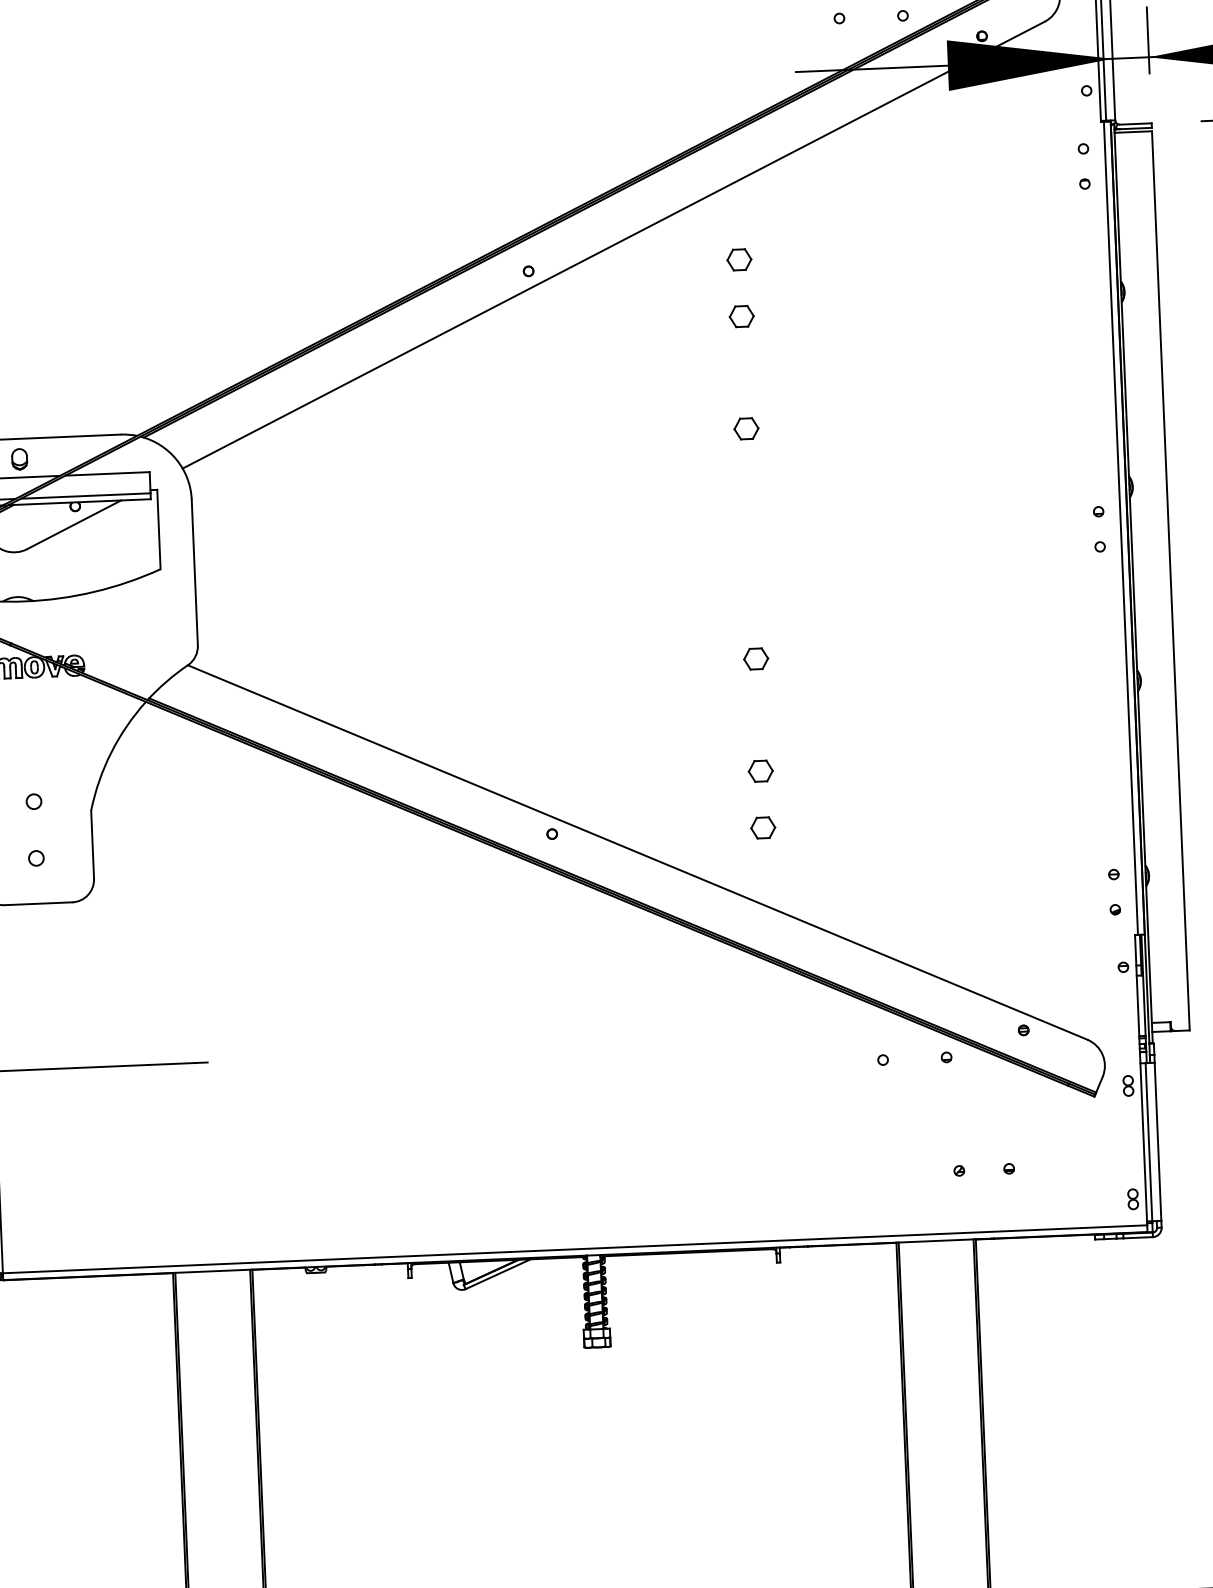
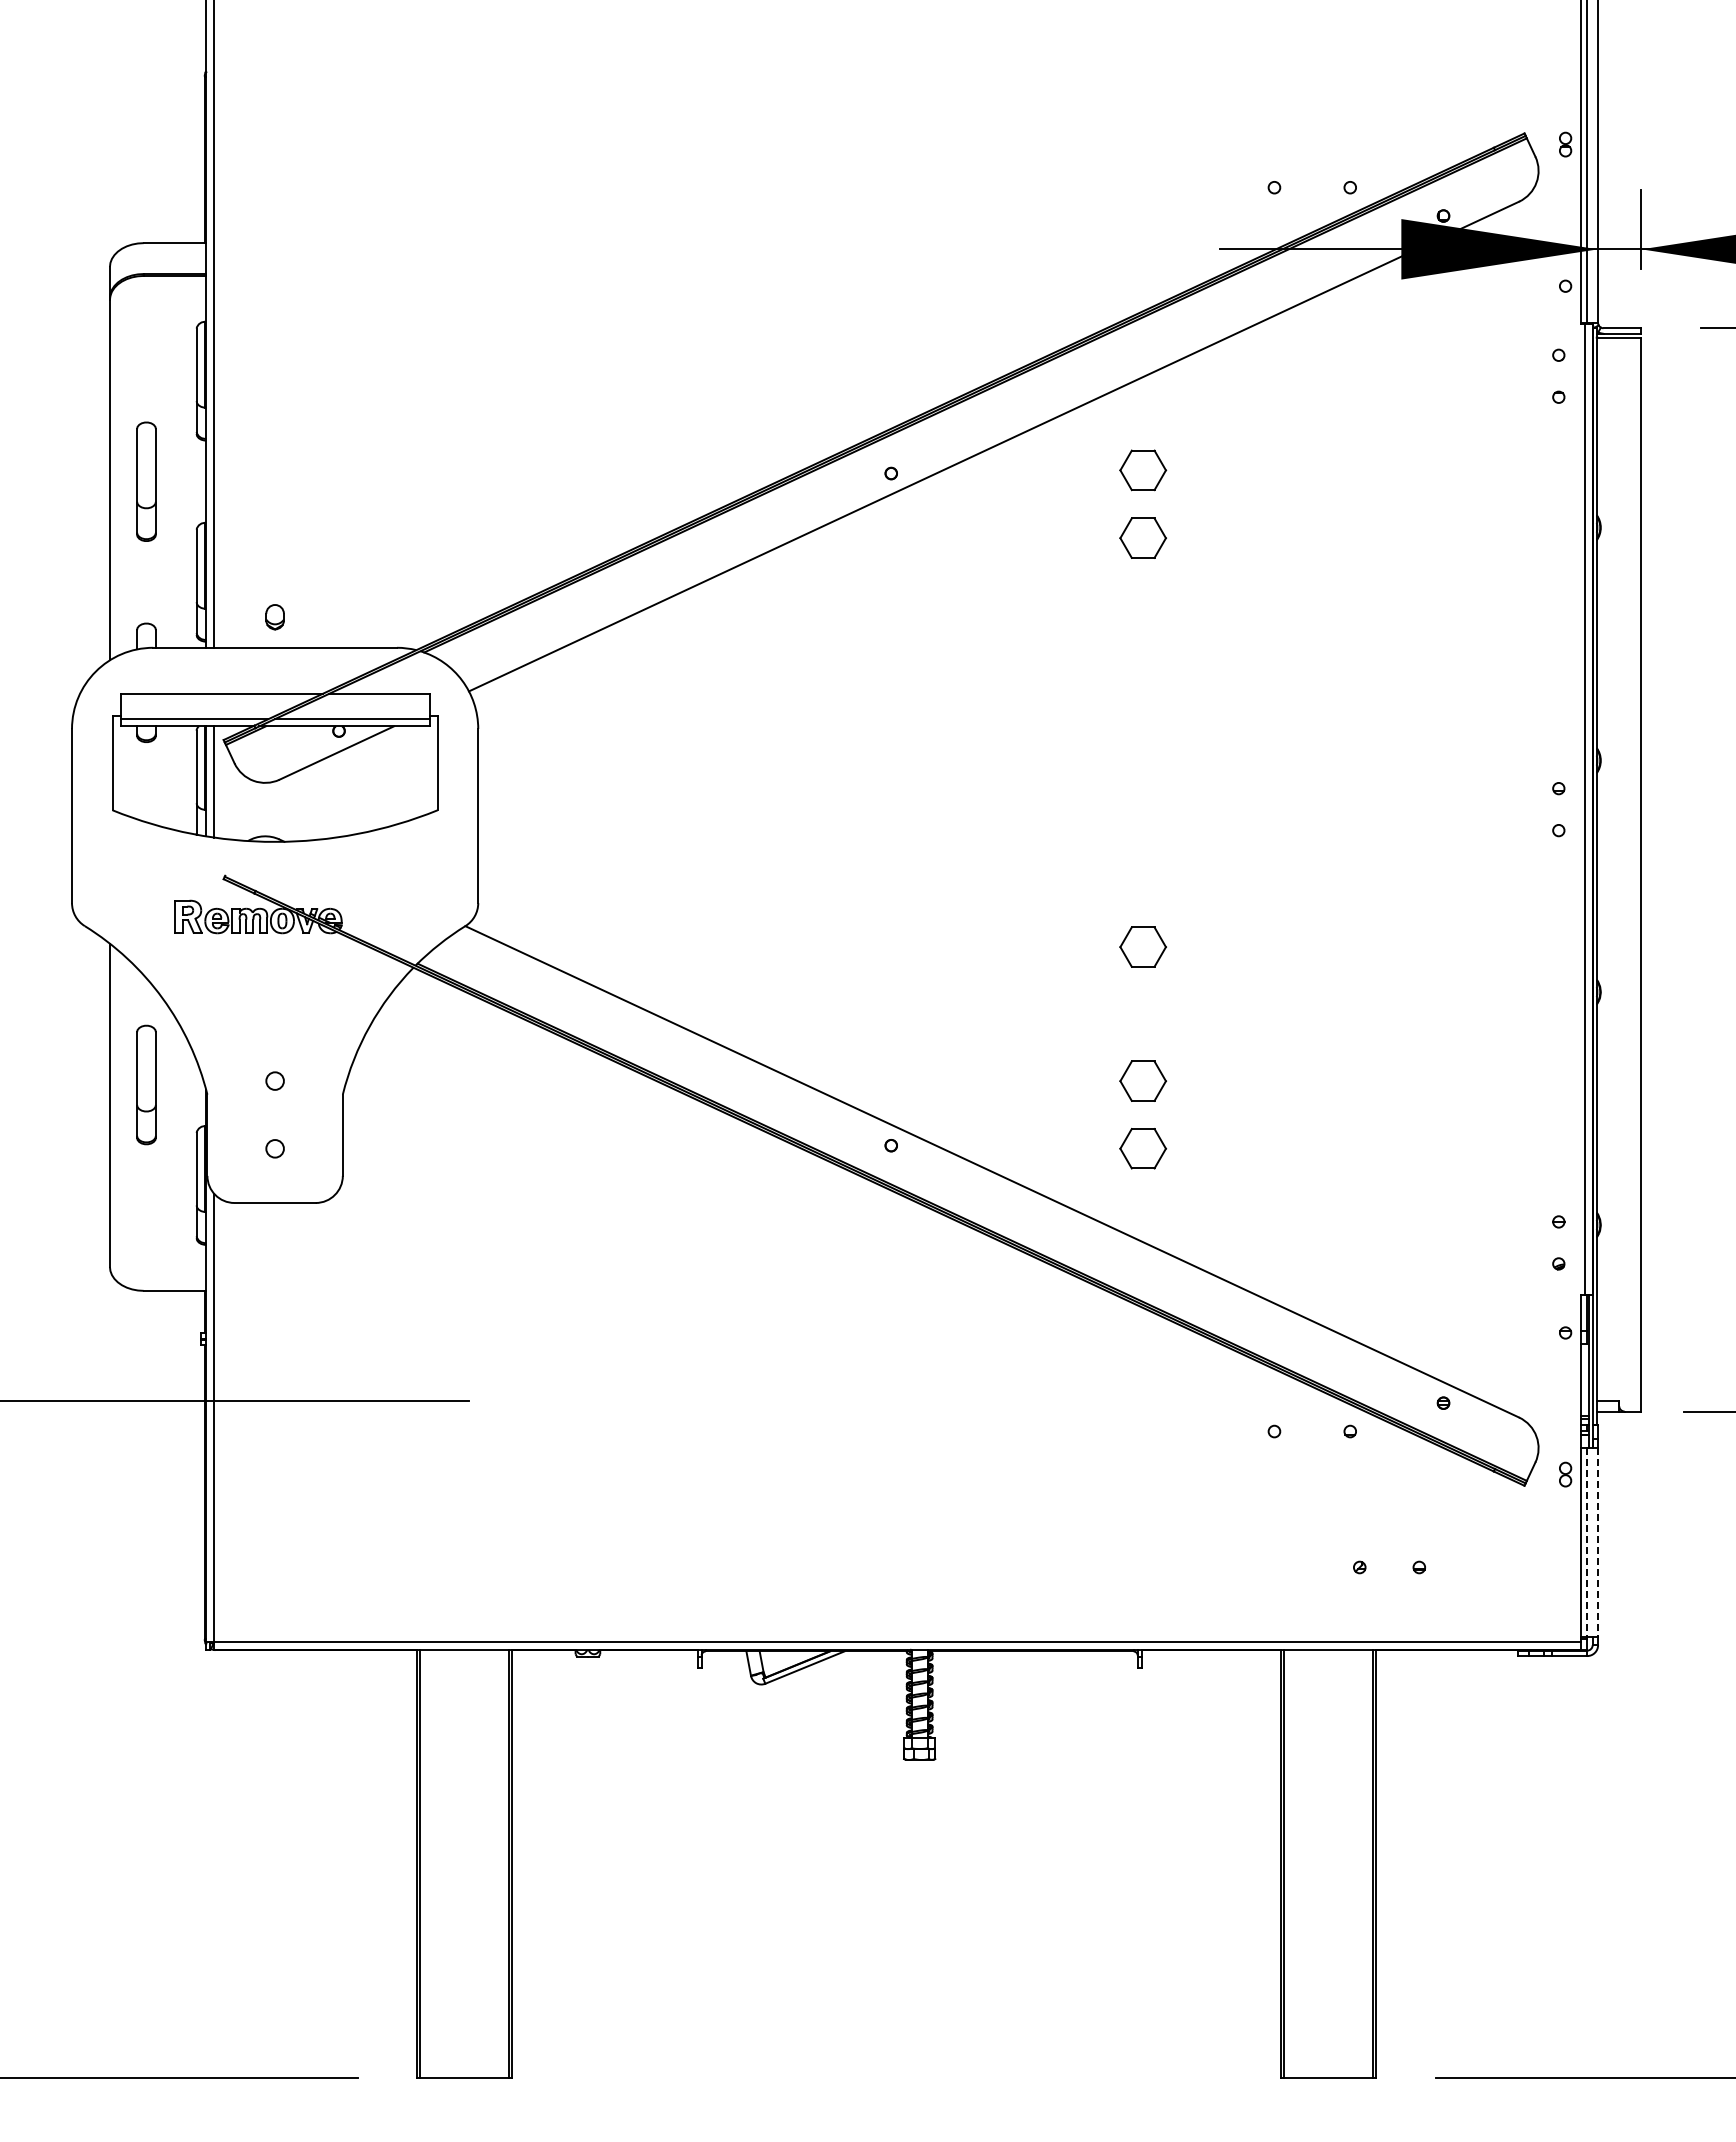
part: (738, 259) -> (1142, 470), size x1.6
part: (741, 316) -> (1142, 537), size x1.6
part: (745, 428) -> (1142, 671), removed
part: (19, 459) -> (274, 617), moved
part: (755, 658) -> (1142, 946), size x1.6
part: (760, 770) -> (1142, 1080), size x1.6
part: (762, 827) -> (1142, 1148), size x1.6
line: (1149, 1142) -> (1587, 1543), solid -> dashed
line: (1158, 1142) -> (1598, 1543), solid -> dashed
part: (1133, 1198) -> (1565, 1609), removed

